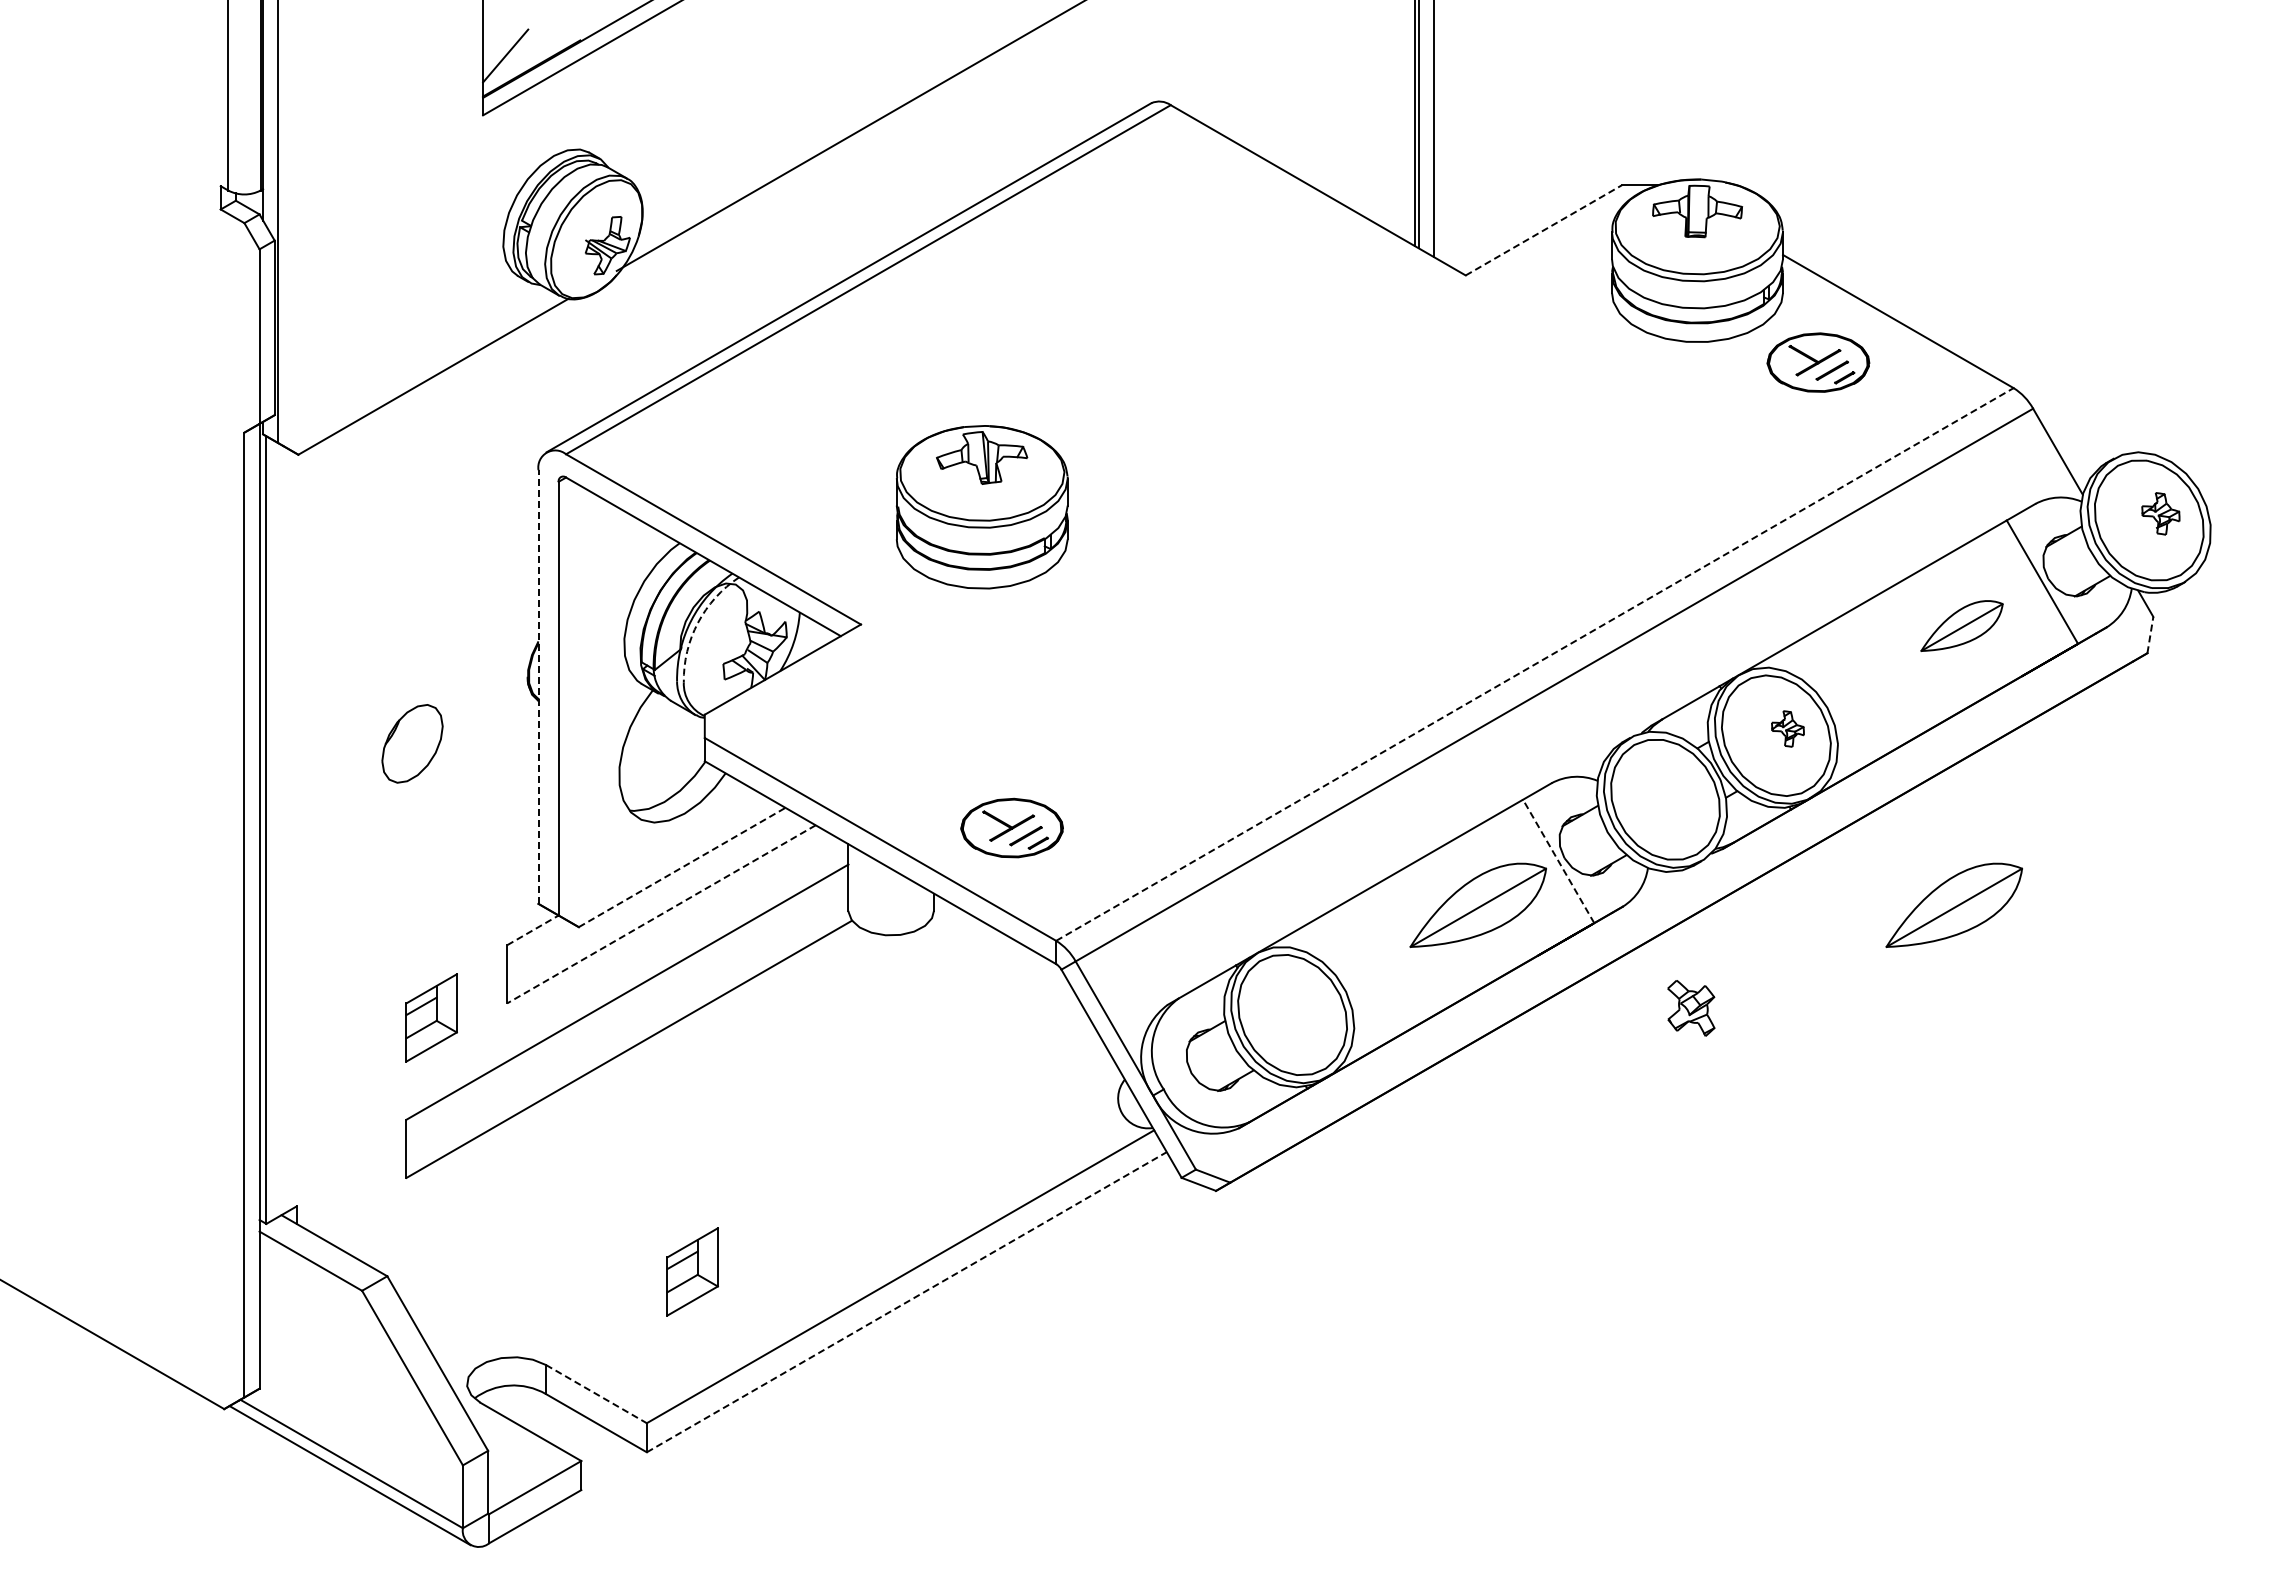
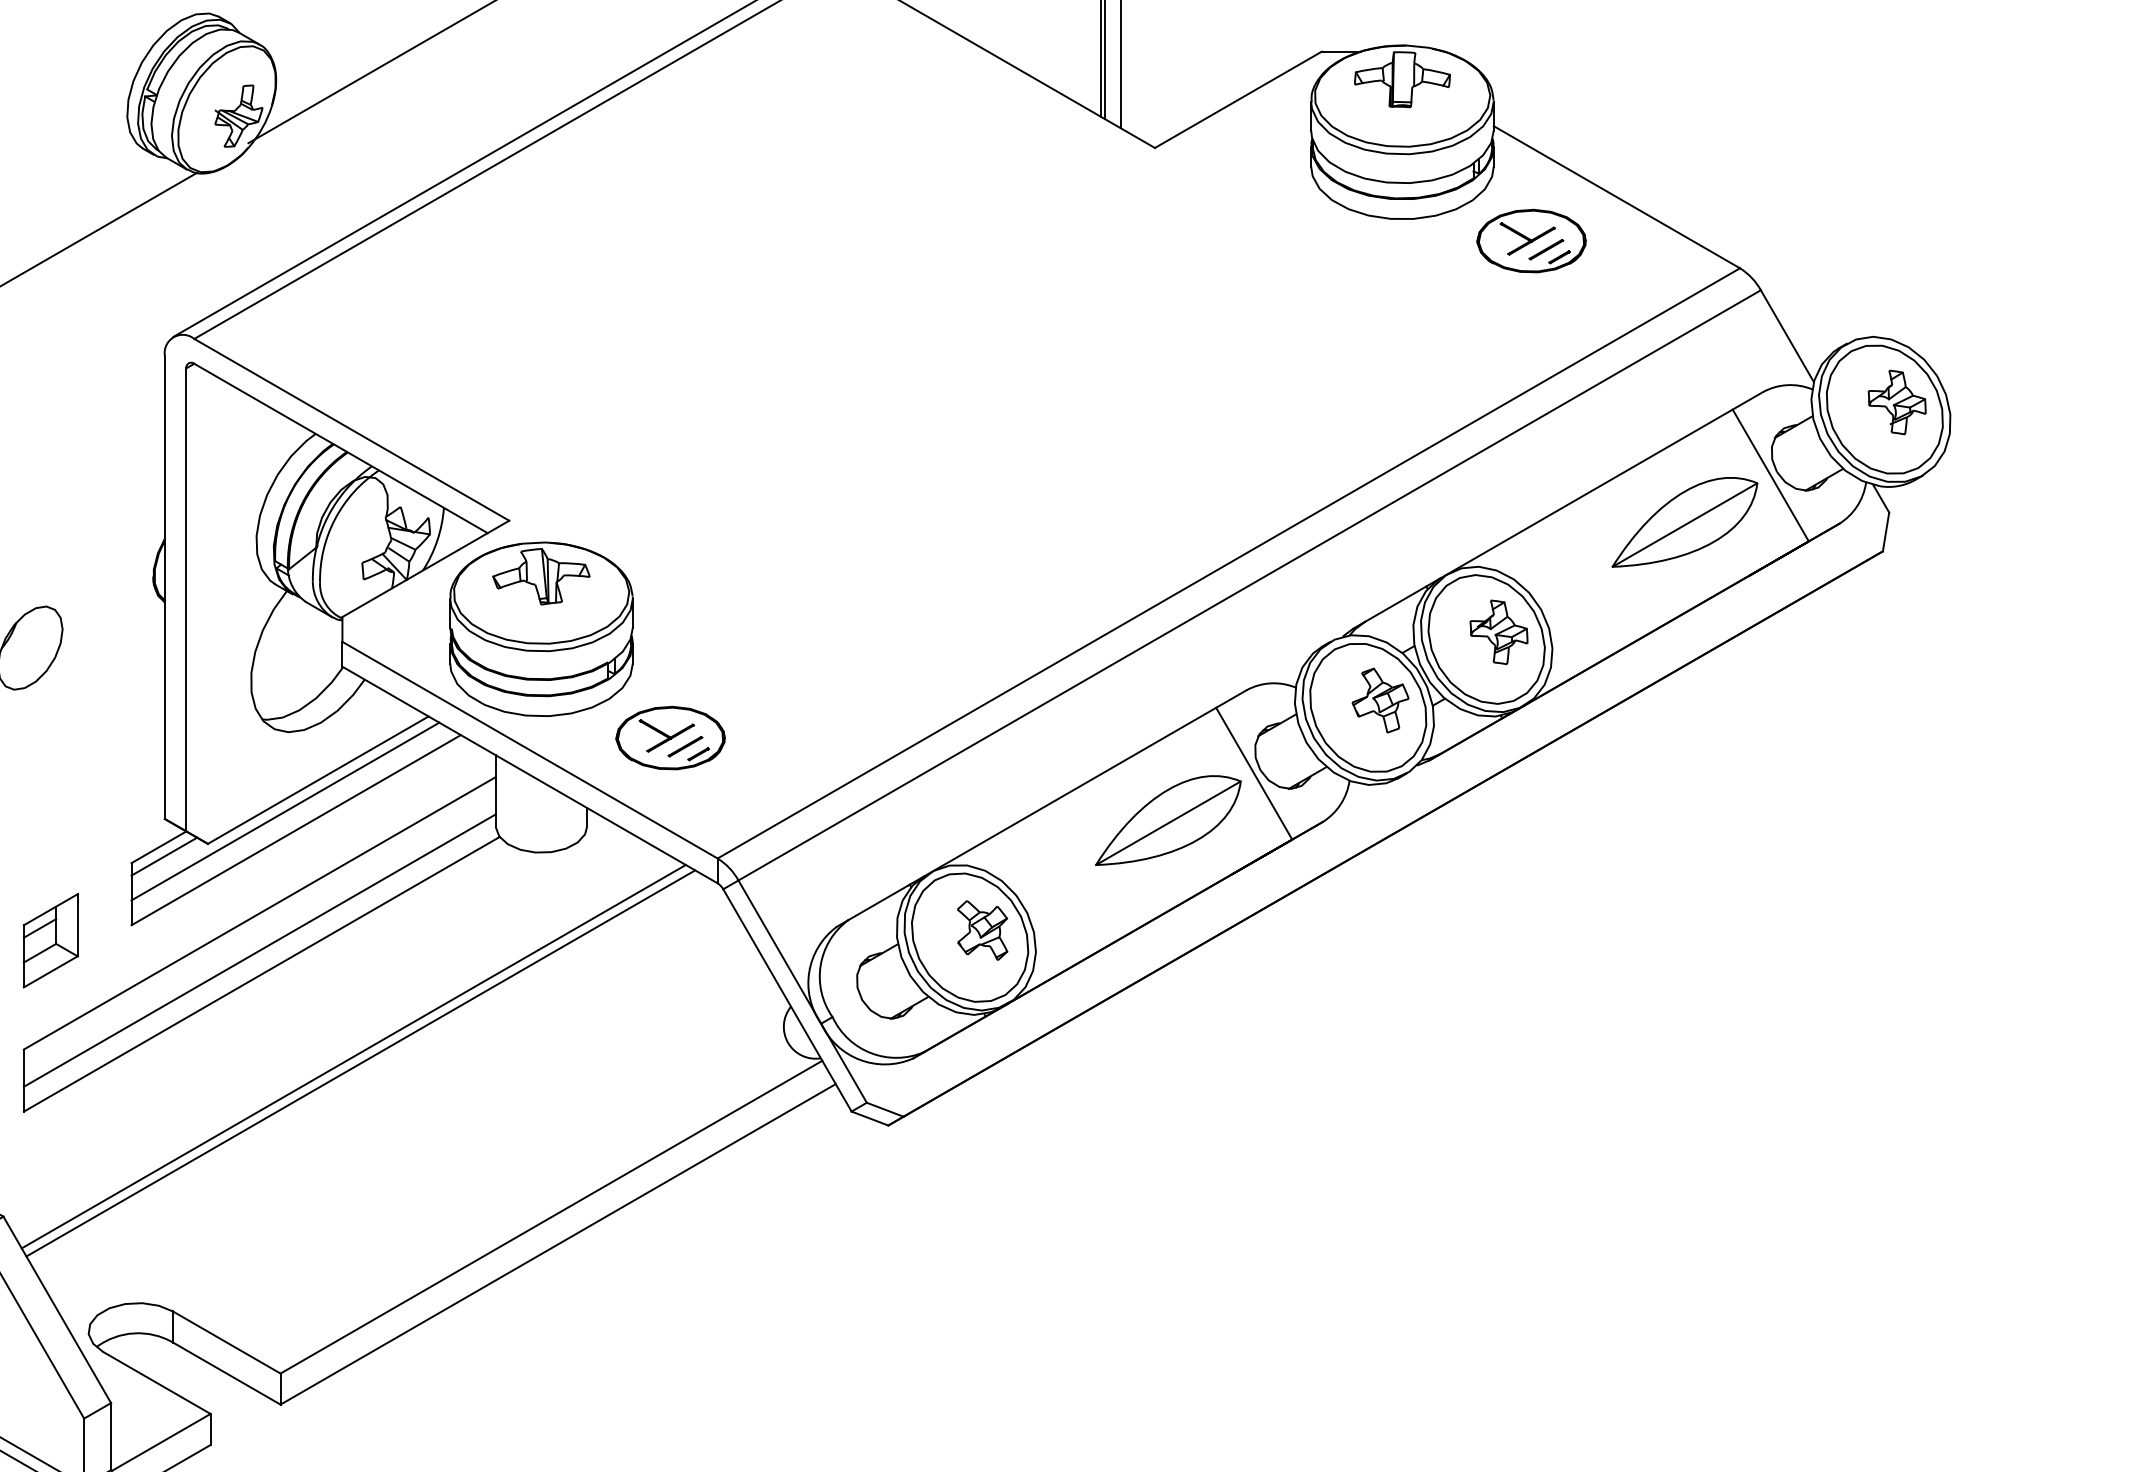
line: (1544, 230) -> (1239, 99), dashed -> solid
part: (982, 507) -> (541, 629), moved
part: (2160, 513) -> (1896, 402), size x1.43
arc: (697, 622) -> (334, 518), dashed -> solid
part: (1961, 625) -> (1684, 521), size x1.67
line: (2150, 634) -> (1886, 531), dashed -> solid
line: (1534, 664) -> (1228, 563), dashed -> solid
line: (538, 687) -> (164, 587), dashed -> solid
part: (1787, 728) -> (1498, 631), size x1.67
part: (1677, 792) -> (1381, 700), added
line: (1558, 861) -> (1254, 773), dashed -> solid
line: (682, 867) -> (318, 780), dashed -> solid
line: (651, 896) -> (285, 811), added
part: (1953, 904) -> (1675, 819), removed
line: (661, 914) -> (296, 830), dashed -> solid
line: (532, 930) -> (158, 847), dashed -> solid
line: (537, 938) -> (163, 855), added
part: (1691, 1008) -> (982, 930), moved
line: (627, 1026) -> (259, 949), added
line: (715, 1125) -> (353, 1055), added
line: (721, 1132) -> (360, 1063), added
part: (692, 1271) -> (329, 1211), removed
line: (907, 1301) -> (558, 1243), dashed -> solid
line: (596, 1394) -> (226, 1342), dashed -> solid

